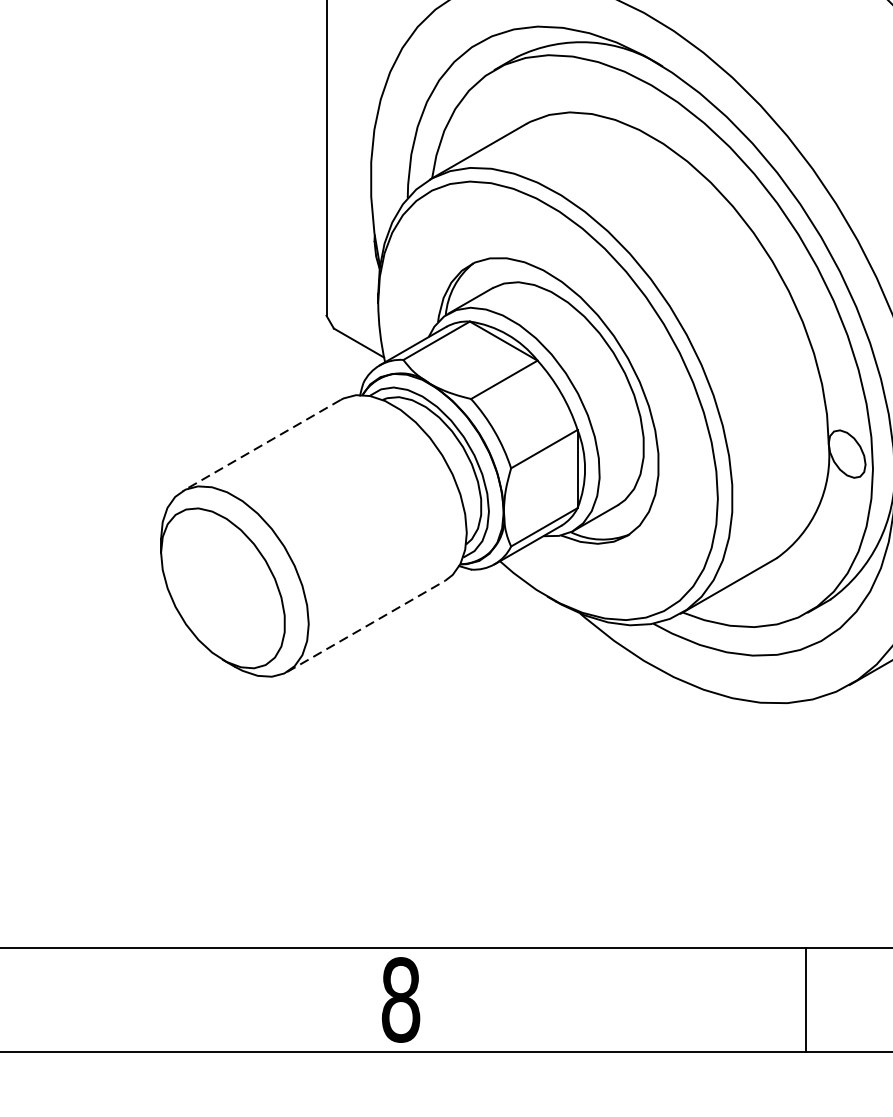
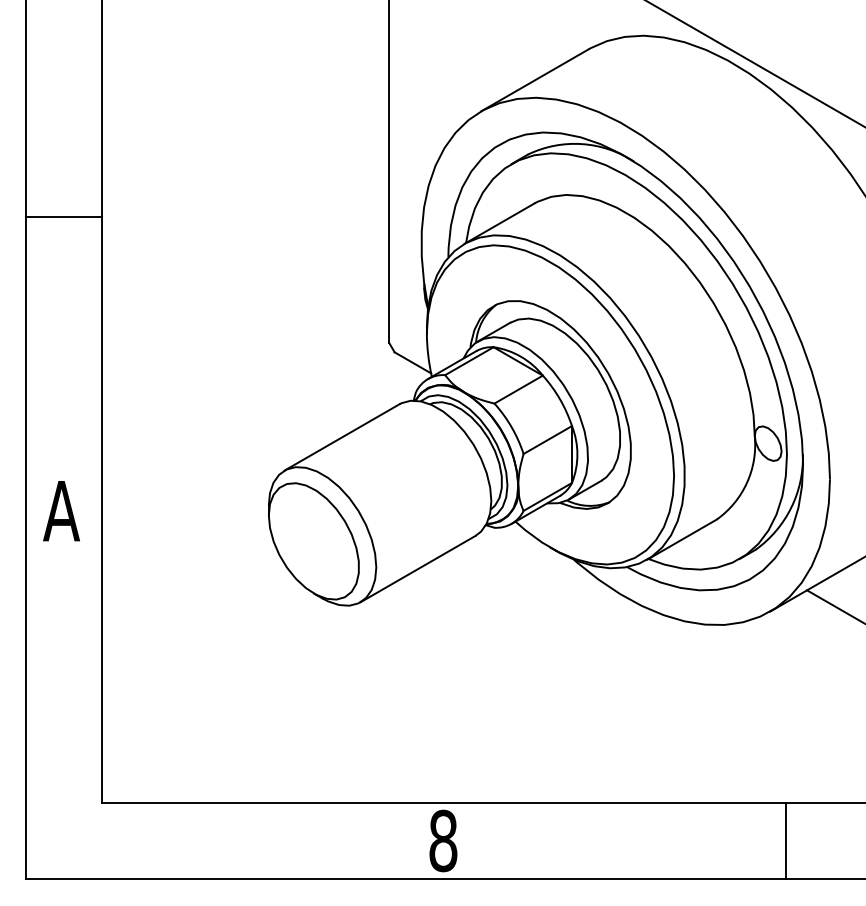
line: (260, 445) -> (341, 437), dashed -> solid
line: (366, 625) -> (418, 568), dashed -> solid
line: (806, 999) -> (786, 840), moved

